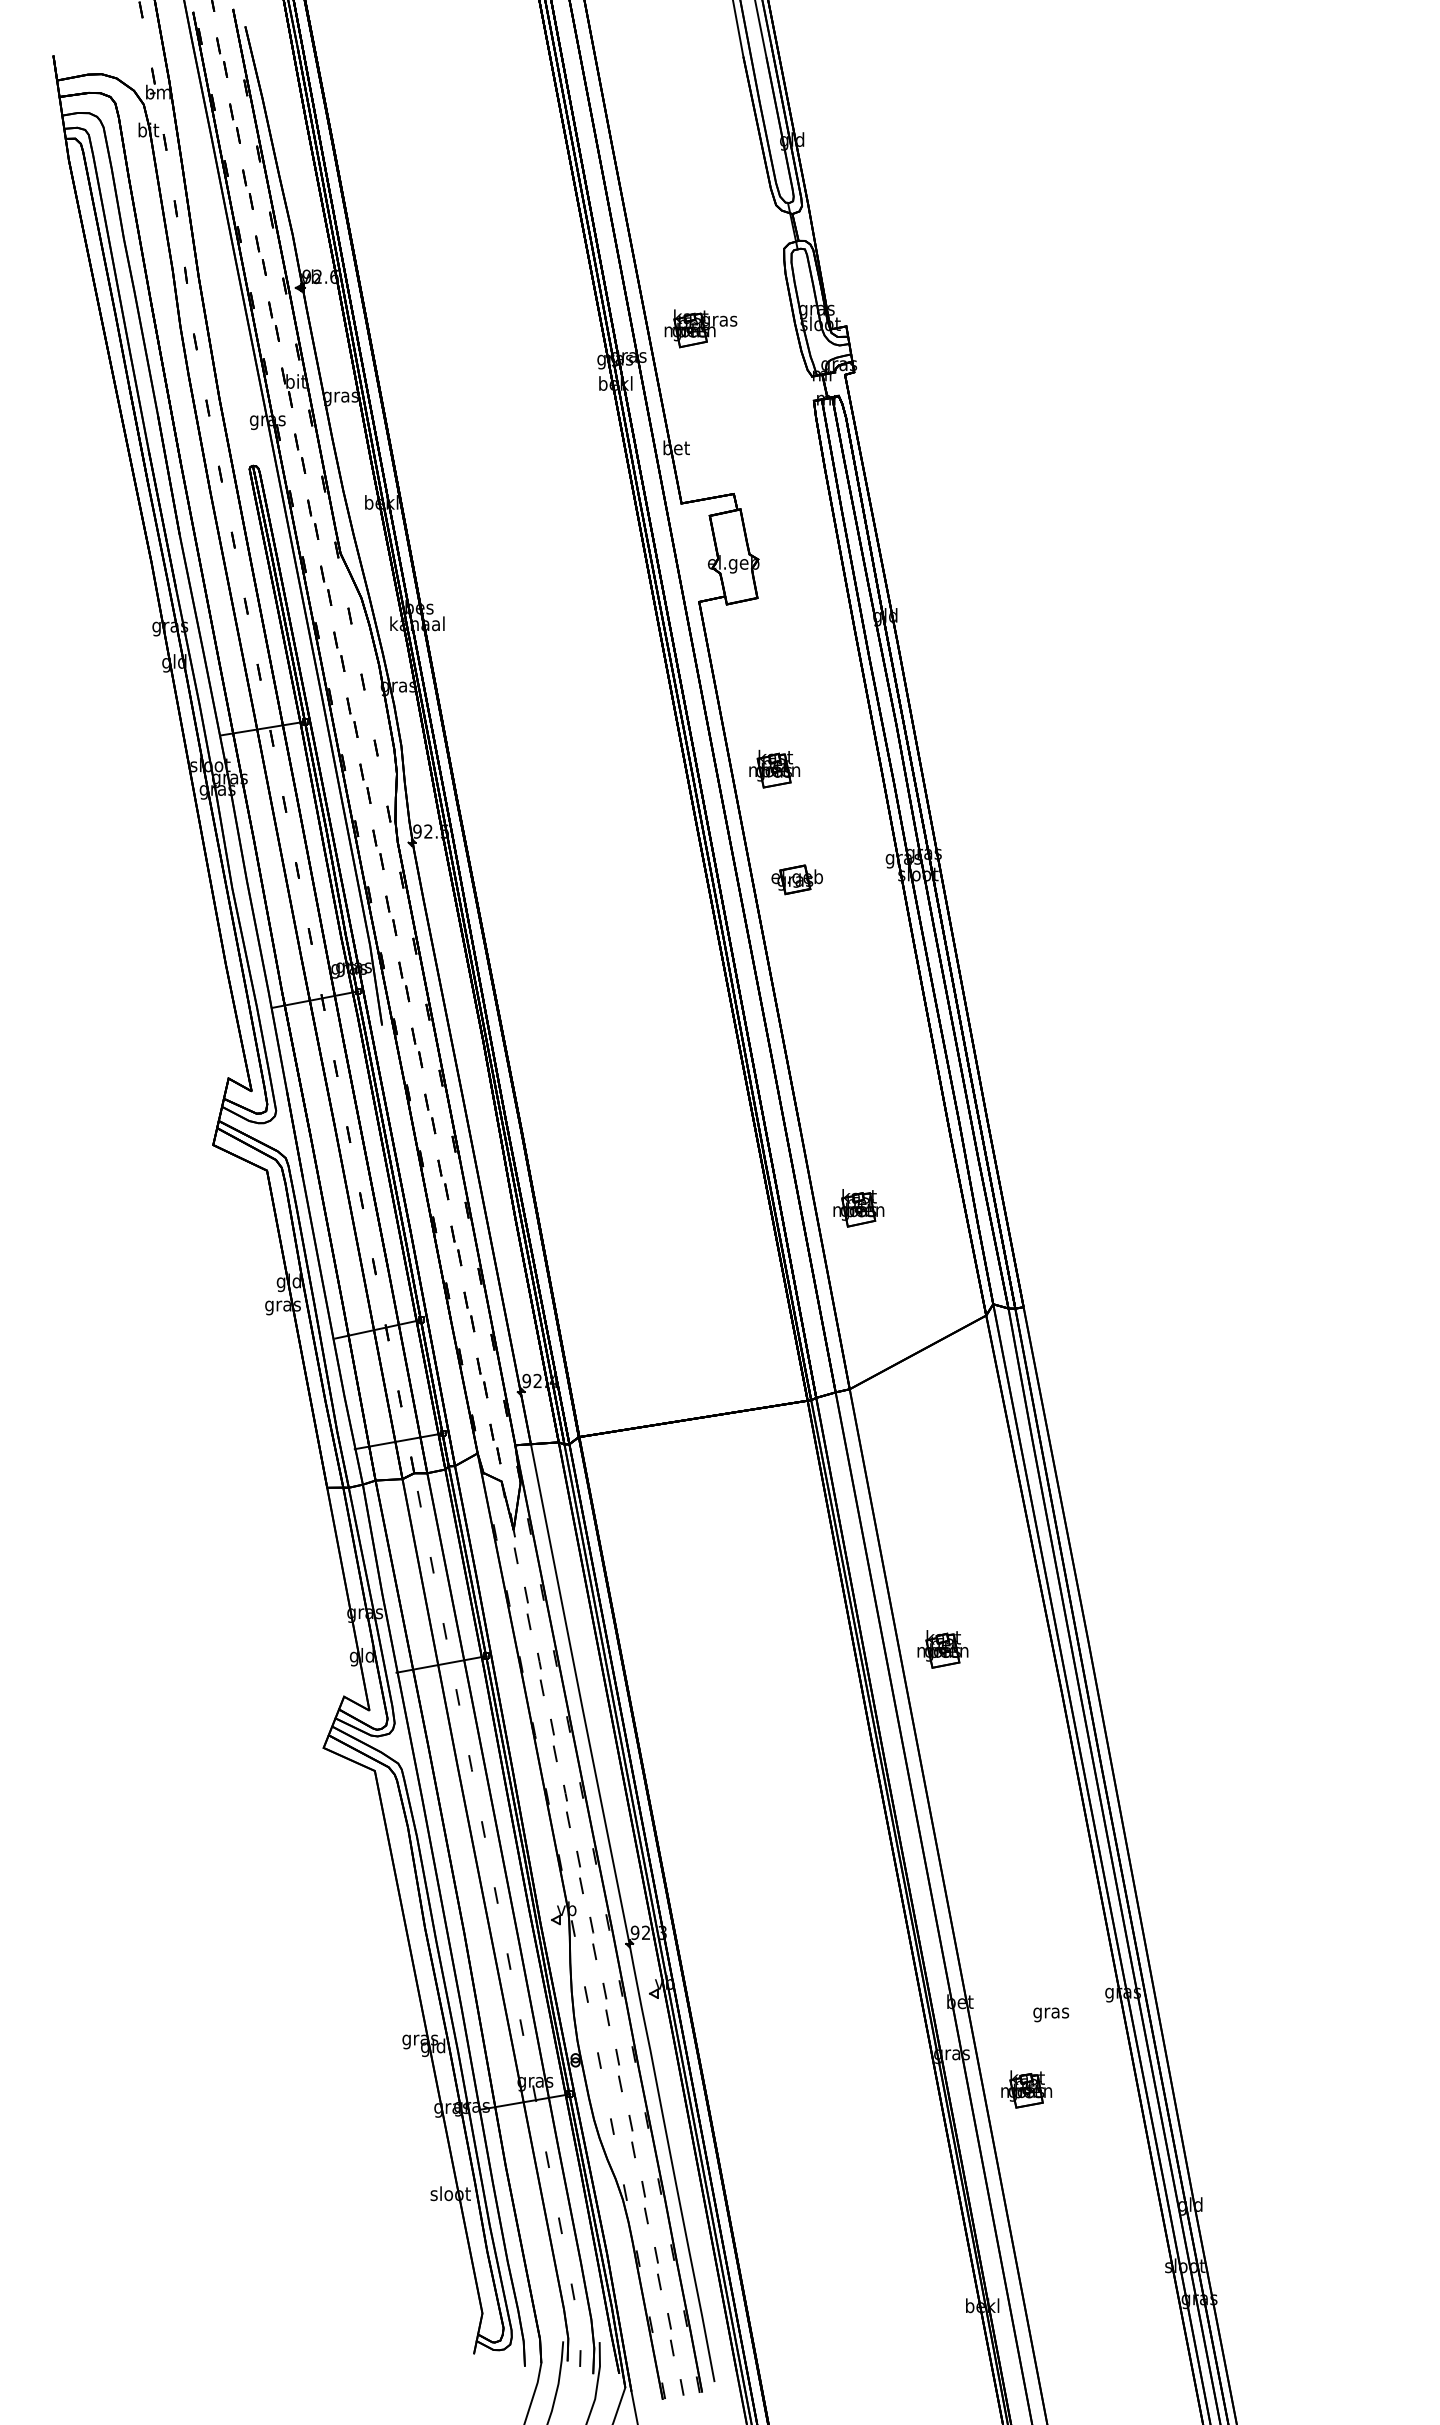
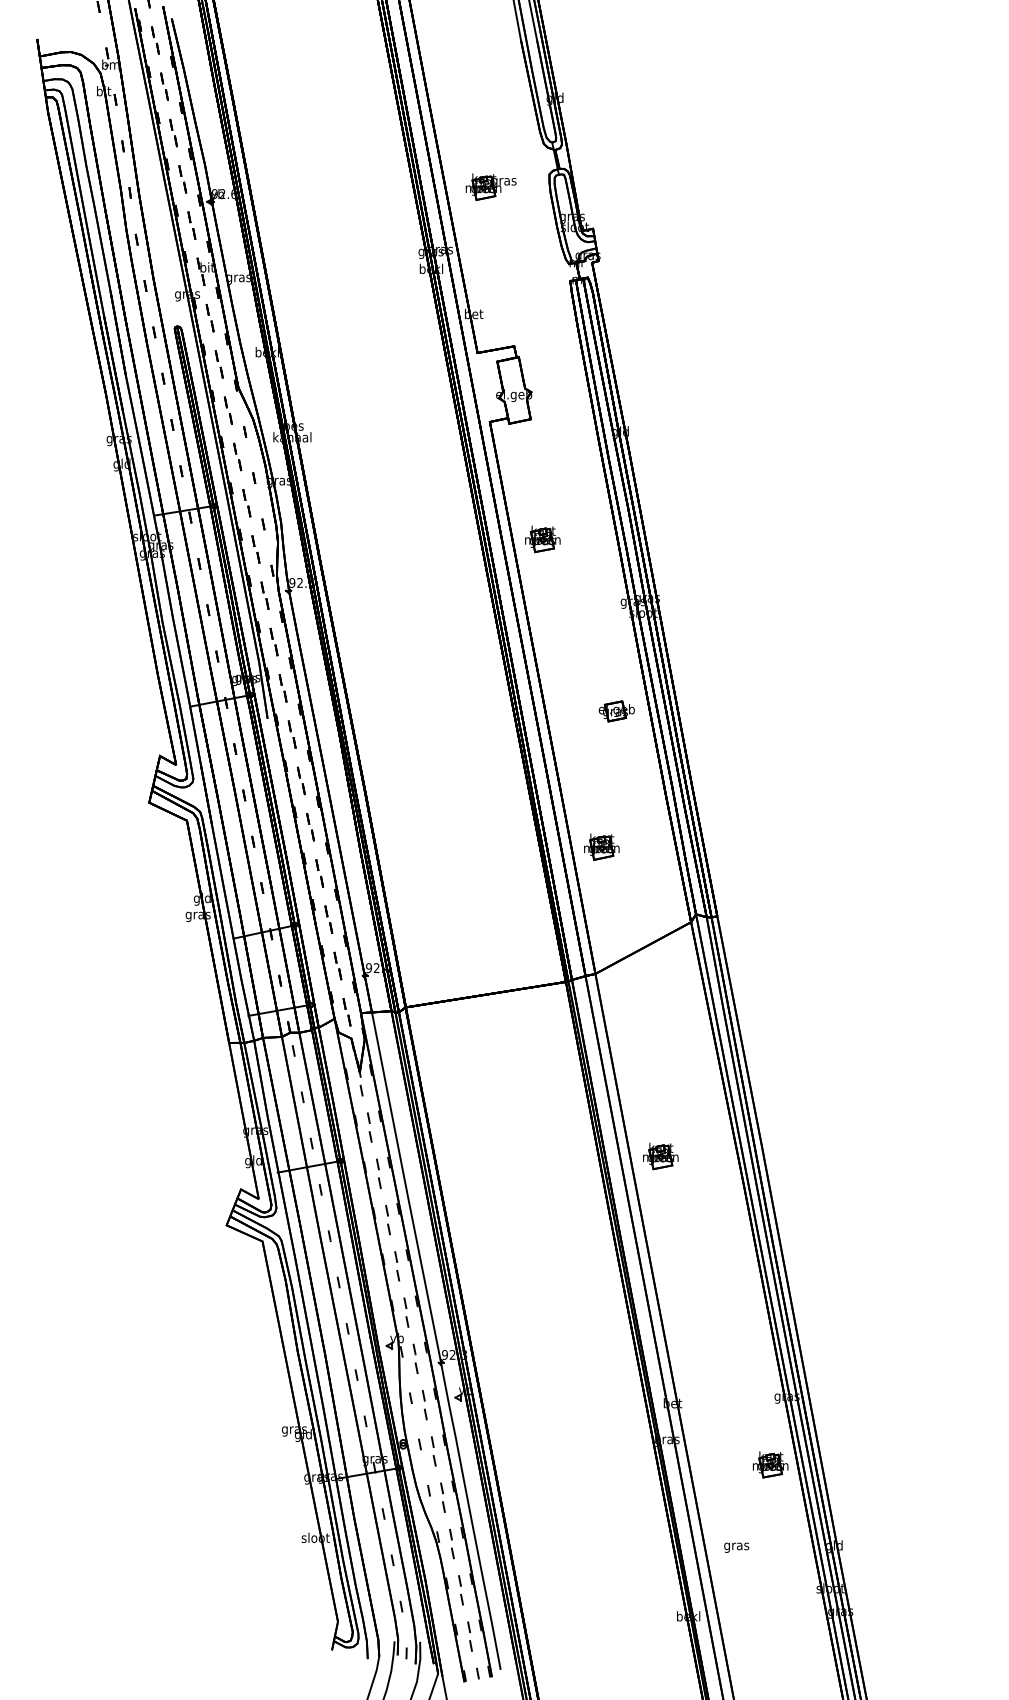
part: (700, 328) -> (490, 186), moved
part: (796, 879) -> (616, 711), moved
text: (1051, 2014) -> (736, 1547), moved
part: (1026, 2089) -> (770, 1464), moved

